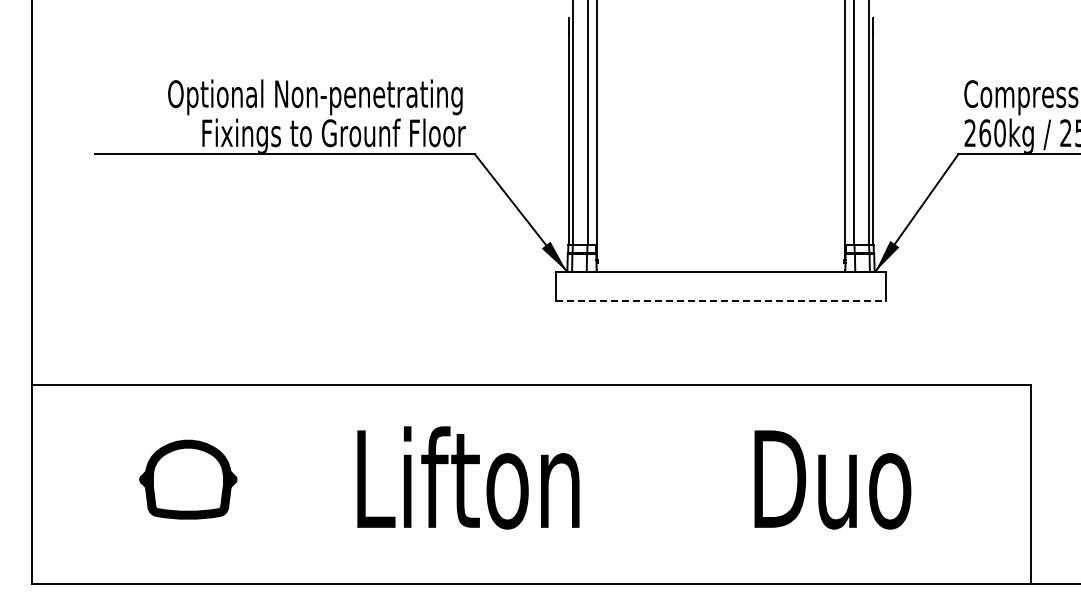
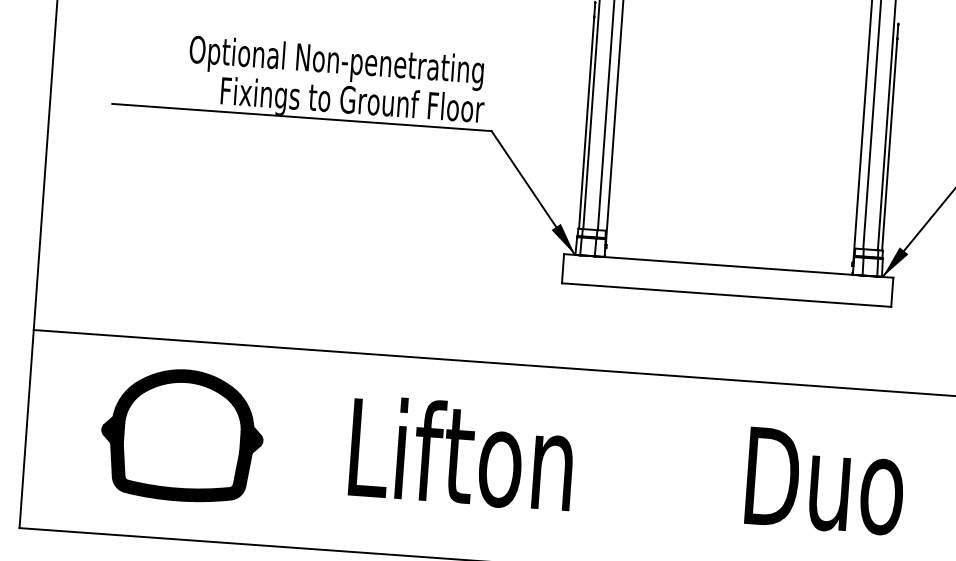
line: (721, 300) -> (727, 294), dashed -> solid
part: (188, 479) -> (182, 435), size x1.67

